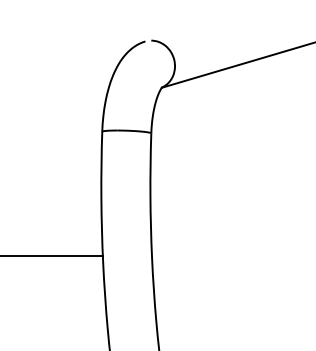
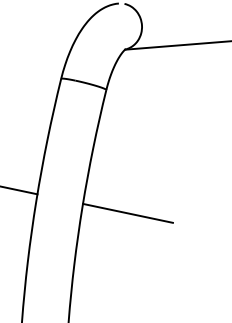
line: (200, 256) -> (127, 213), added

